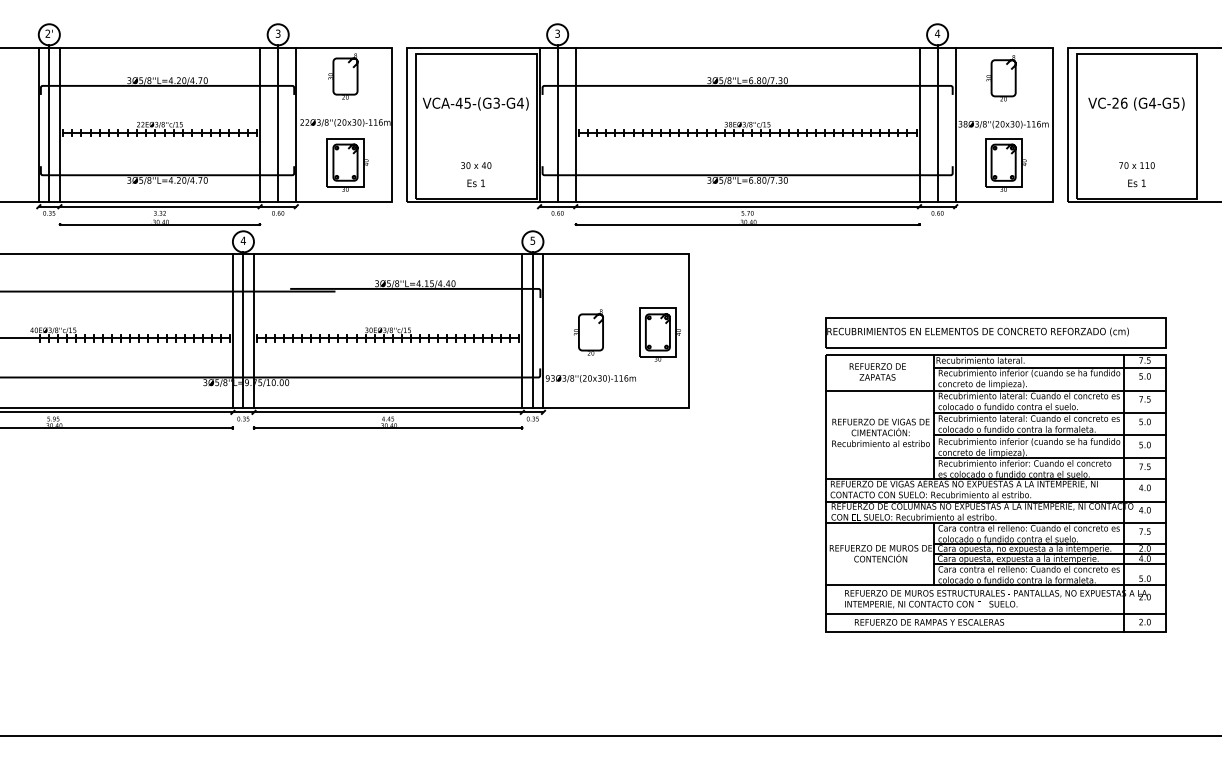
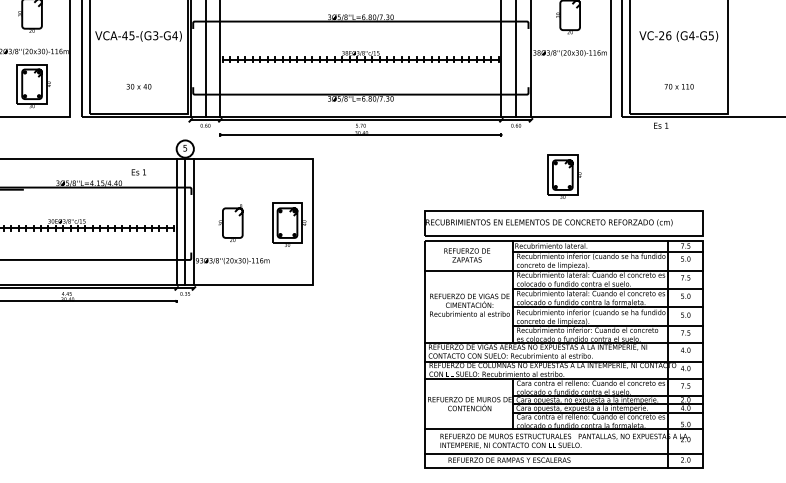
part: (1005, 164) -> (564, 176), moved
text: (475, 183) -> (138, 172), moved
text: (1136, 183) -> (660, 125), moved

